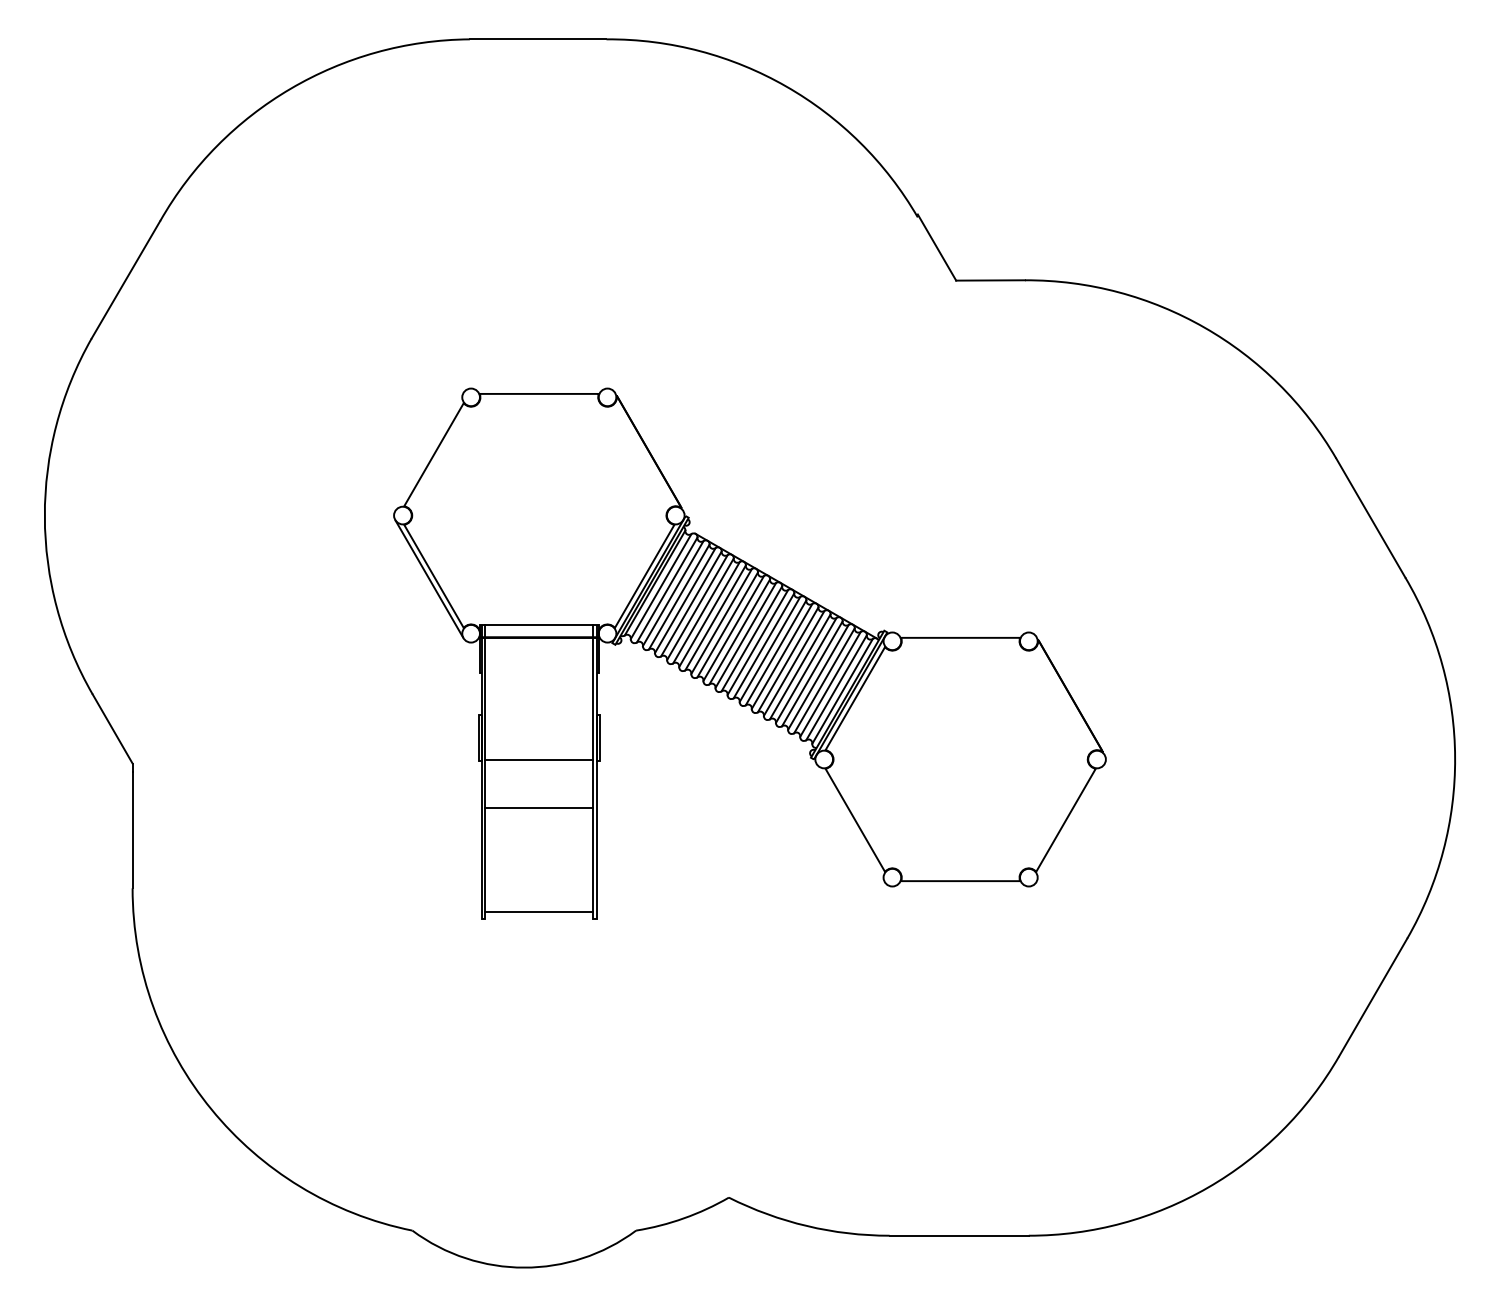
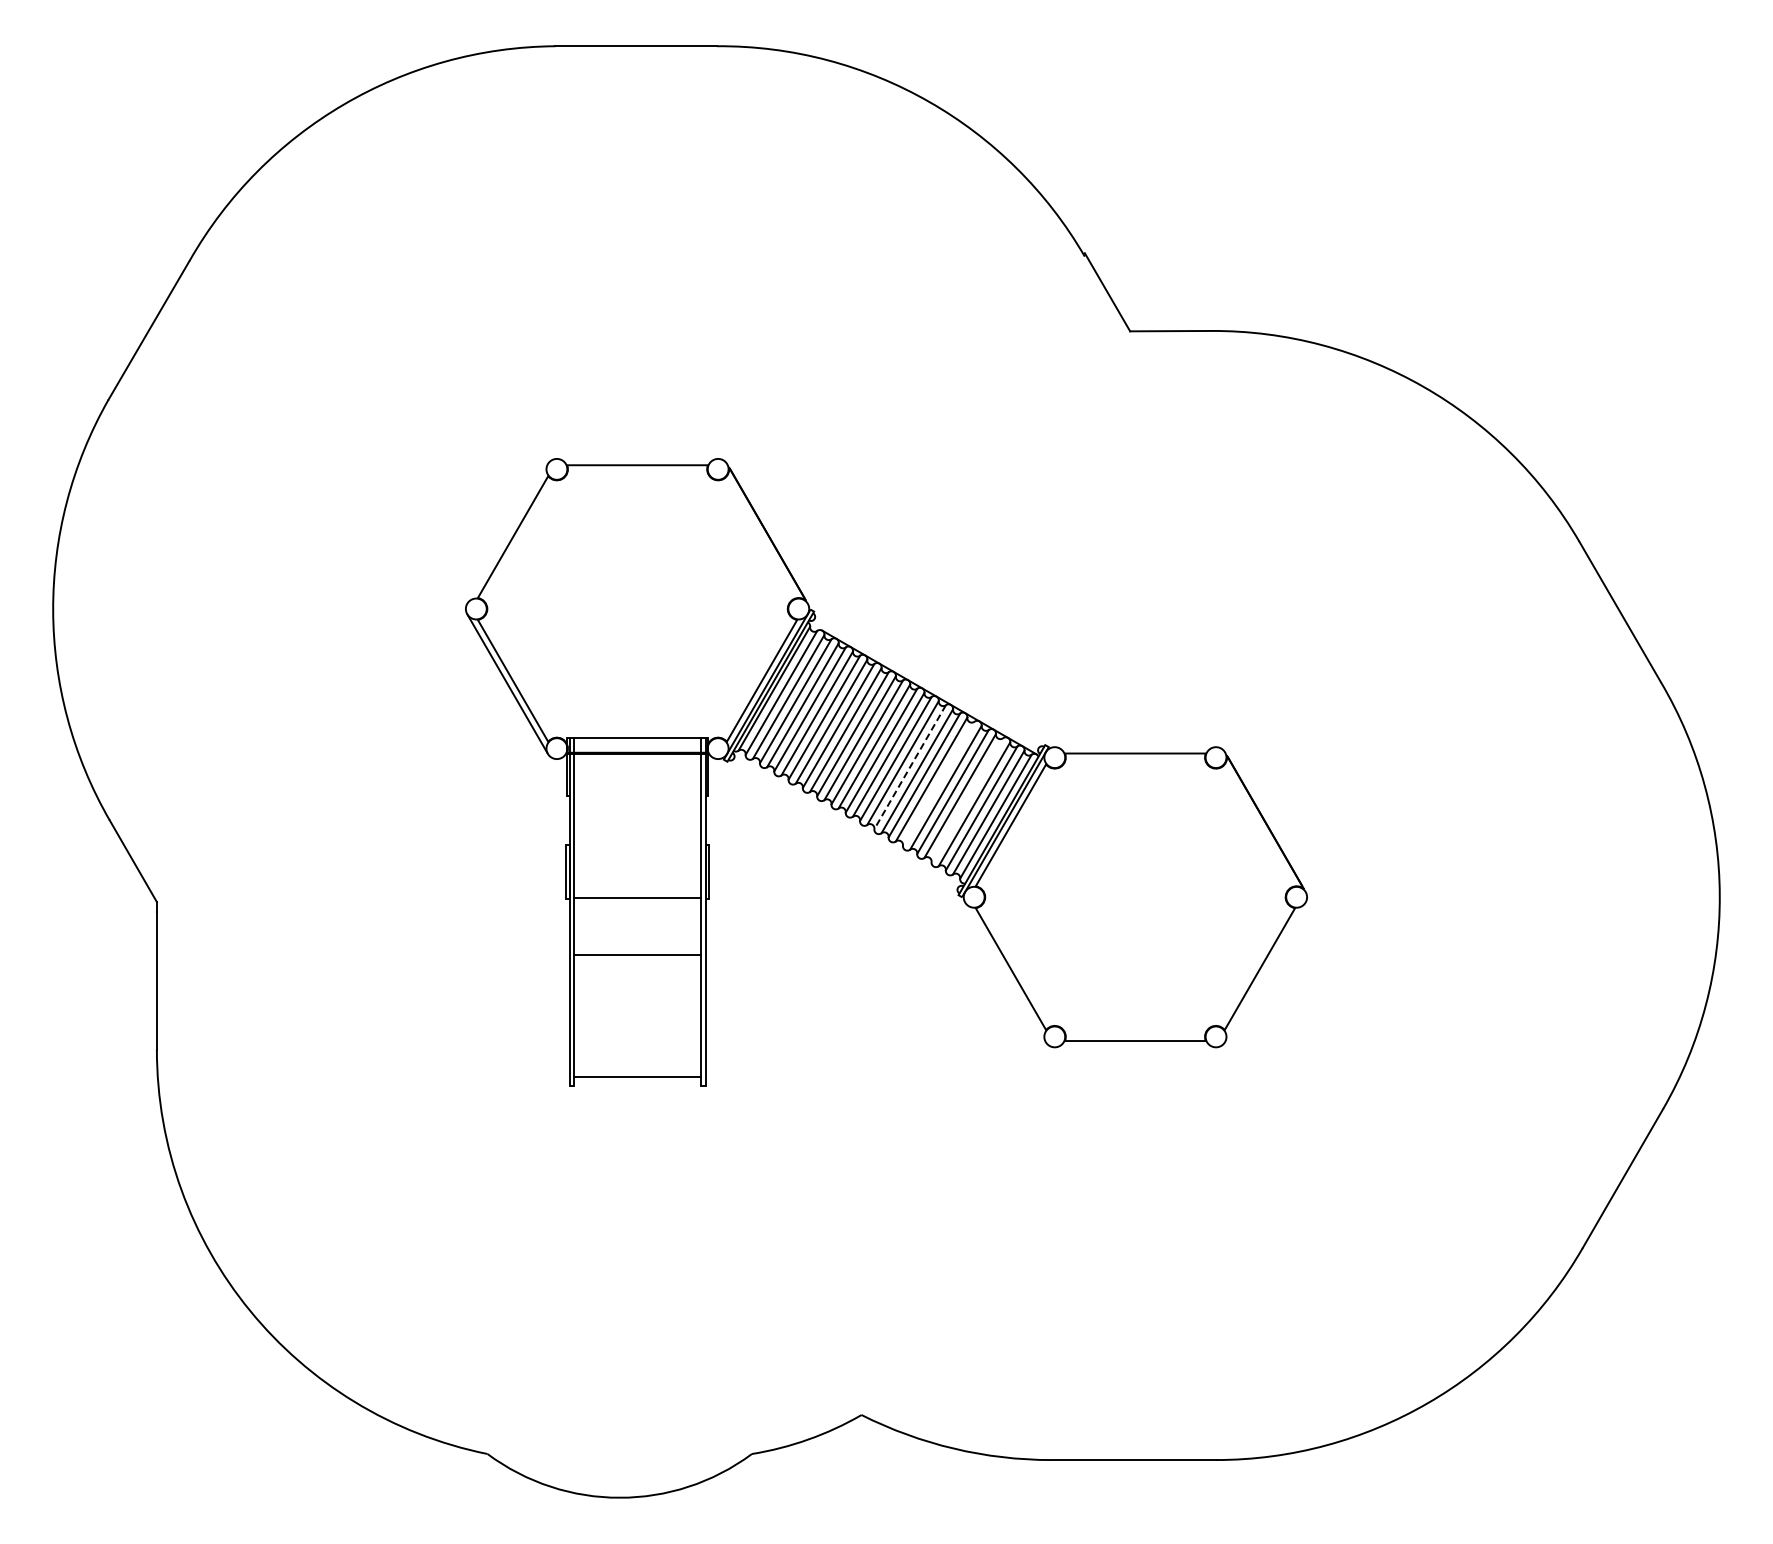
line: (770, 649) -> (910, 767), solid -> dashed
line: (794, 663) -> (938, 783), removed
line: (818, 677) -> (967, 800), removed

